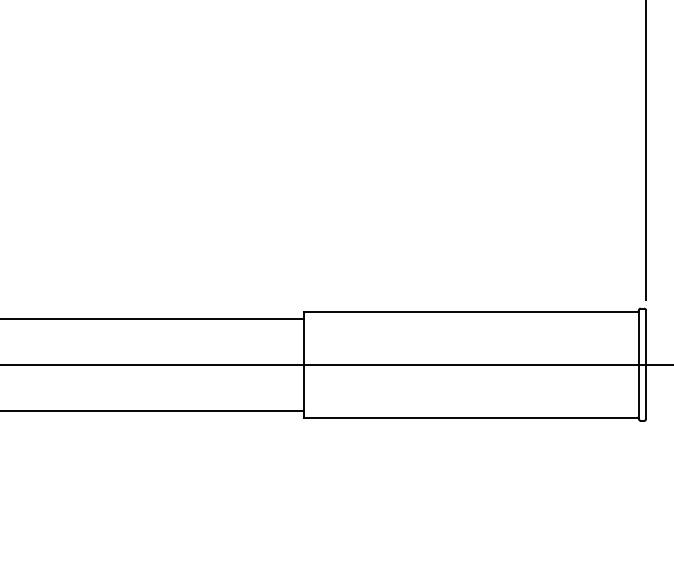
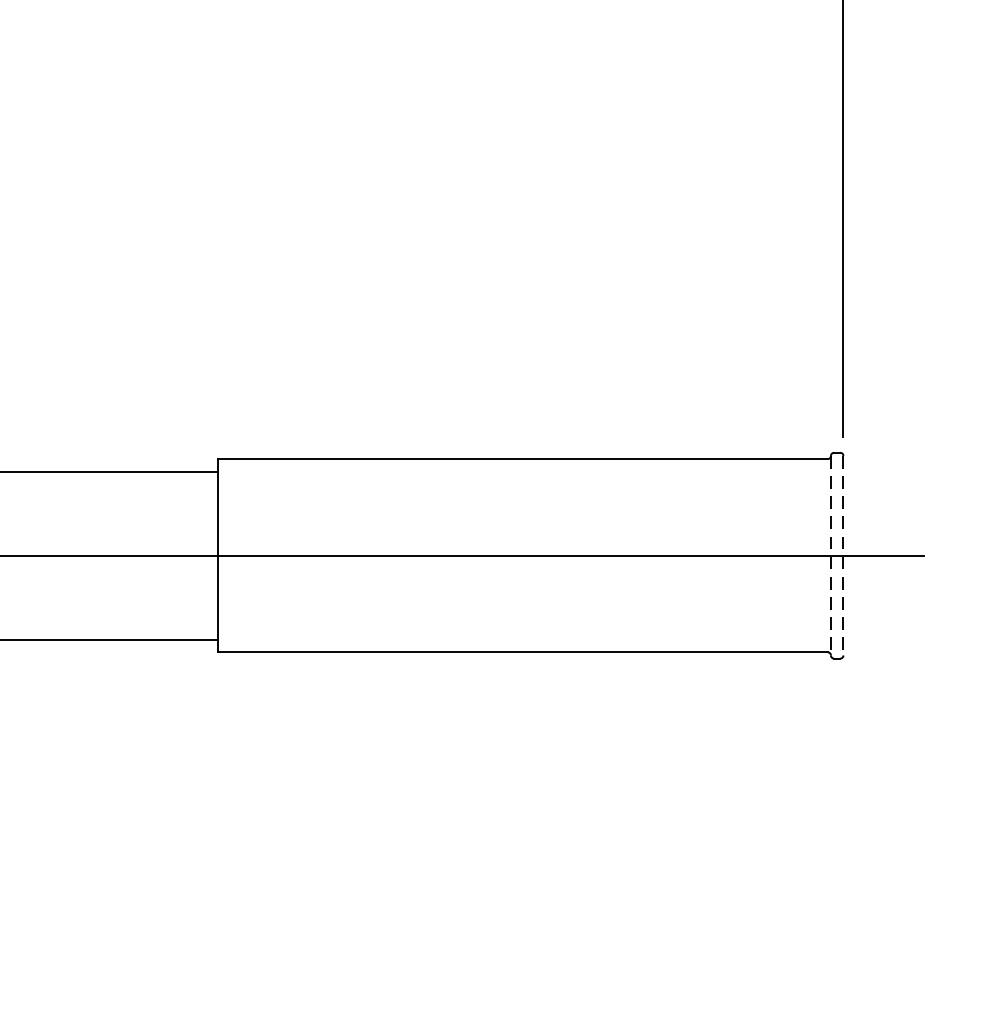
line: (639, 365) -> (831, 557), solid -> dashed
line: (645, 365) -> (842, 557), solid -> dashed

